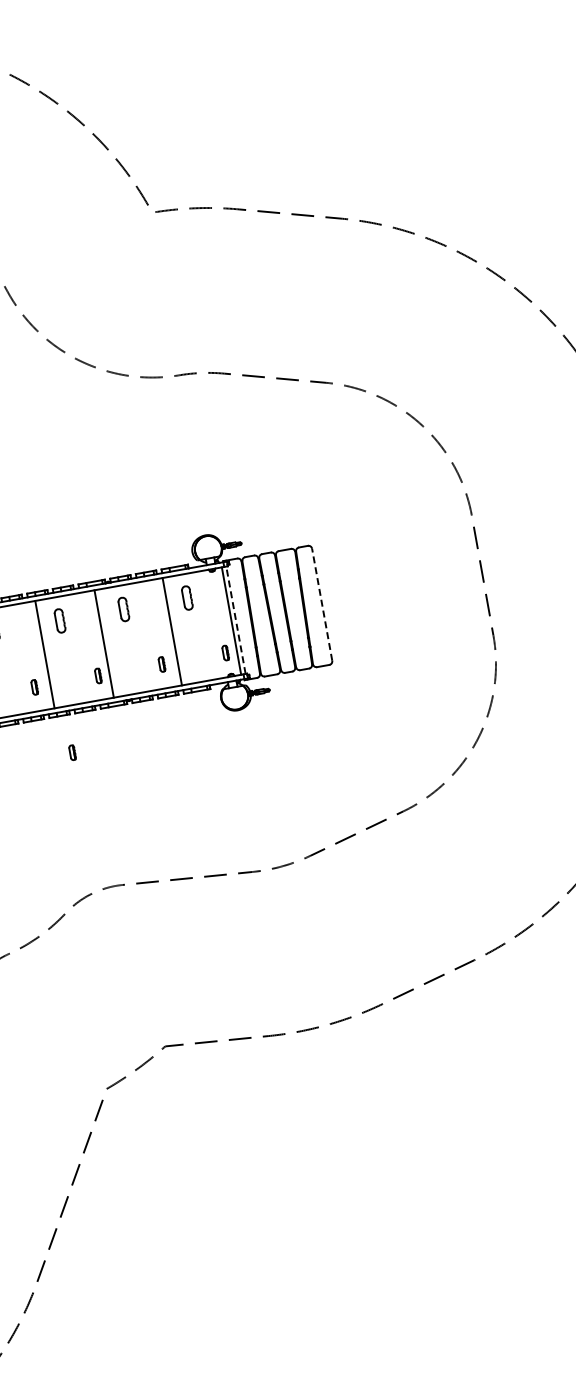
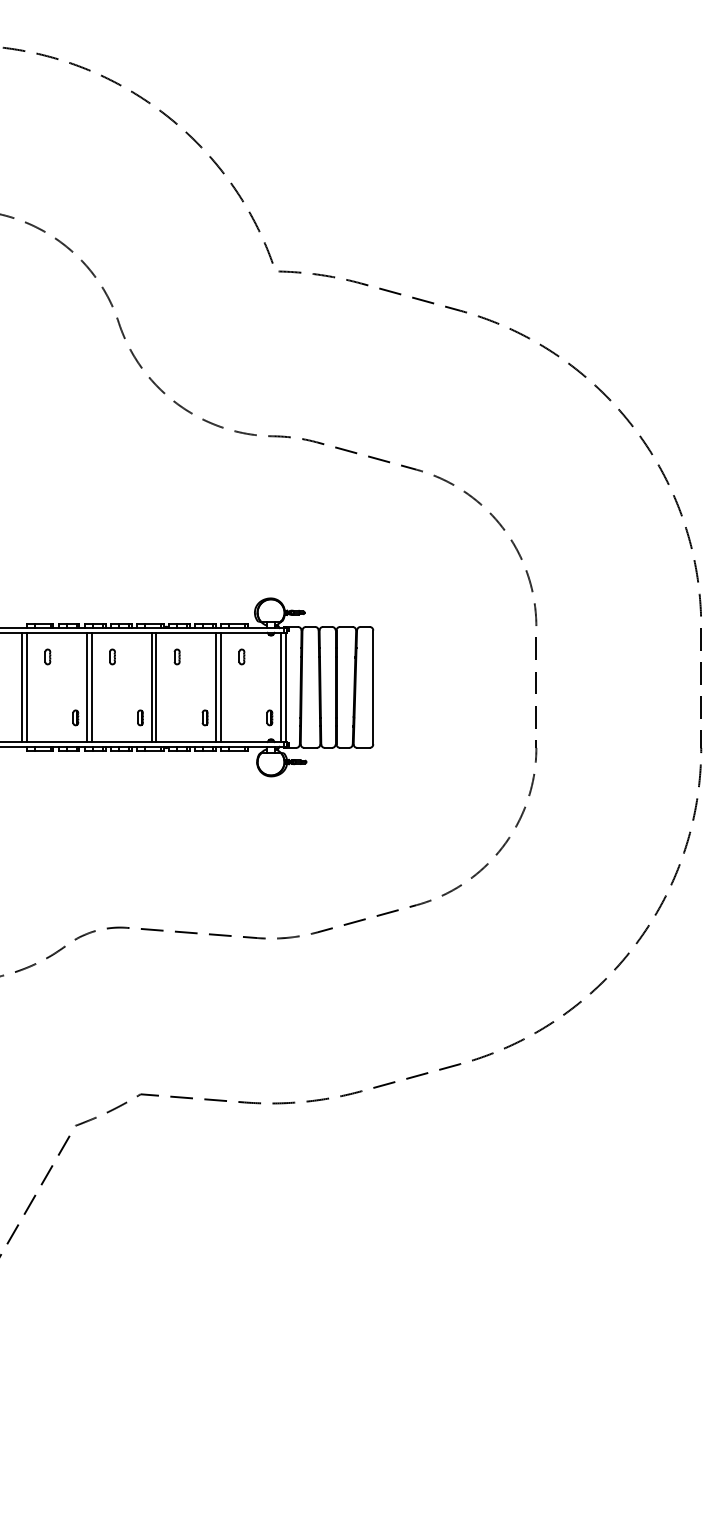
part: (187, 597) -> (241, 656), size x0.62
line: (322, 604) -> (373, 687), dashed -> solid
part: (123, 609) -> (176, 656), size x0.62
part: (60, 620) -> (112, 656), size x0.62
line: (235, 620) -> (285, 687), dashed -> solid
line: (167, 632) -> (216, 687), added
line: (108, 643) -> (156, 687), added
line: (40, 655) -> (87, 687), added
part: (72, 752) -> (101, 788), removed

